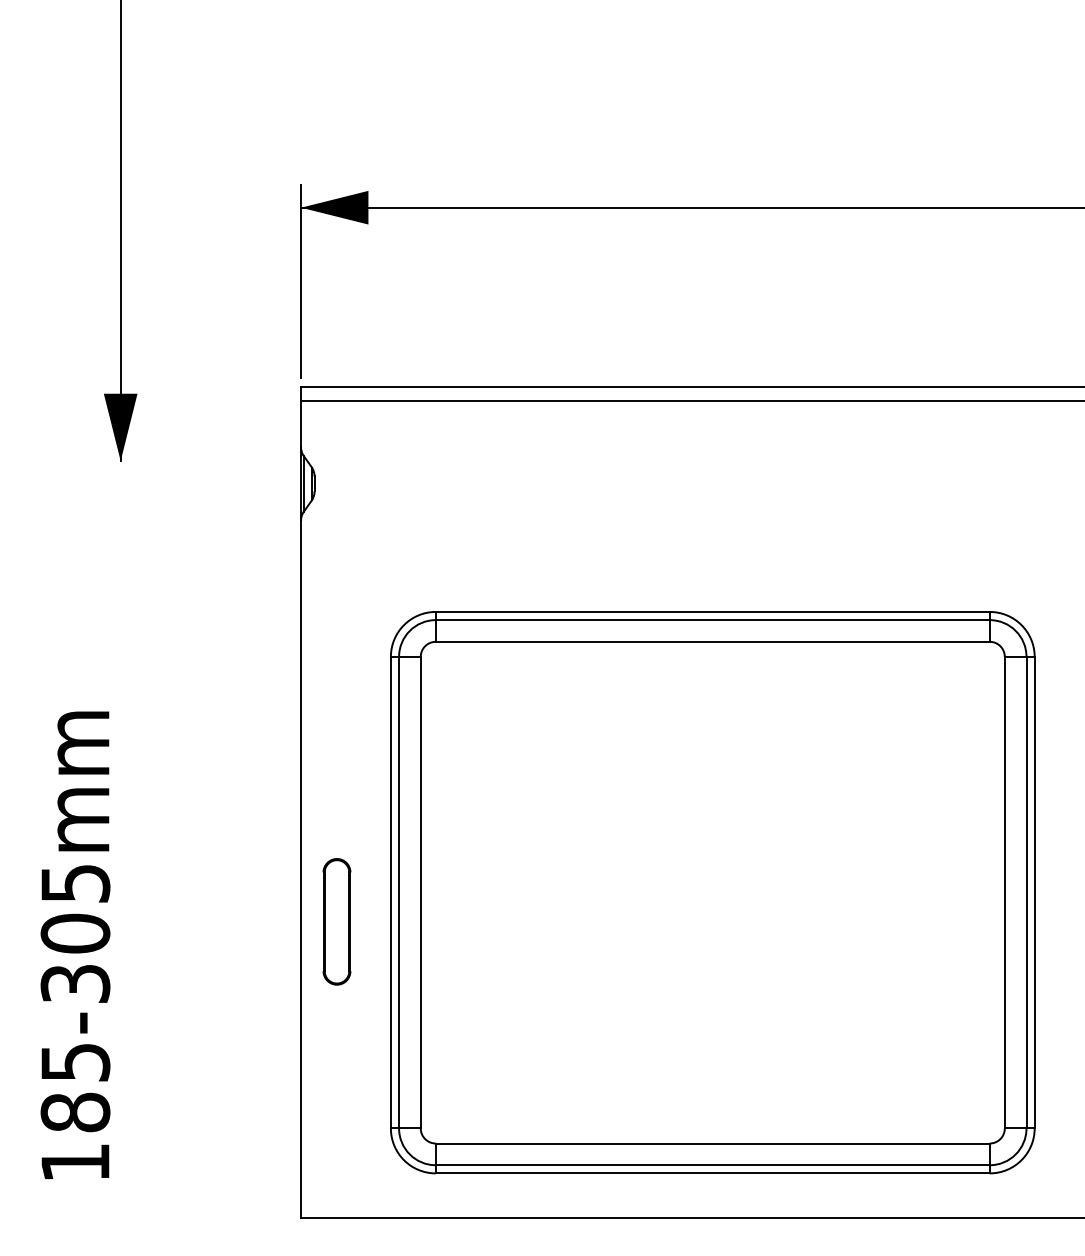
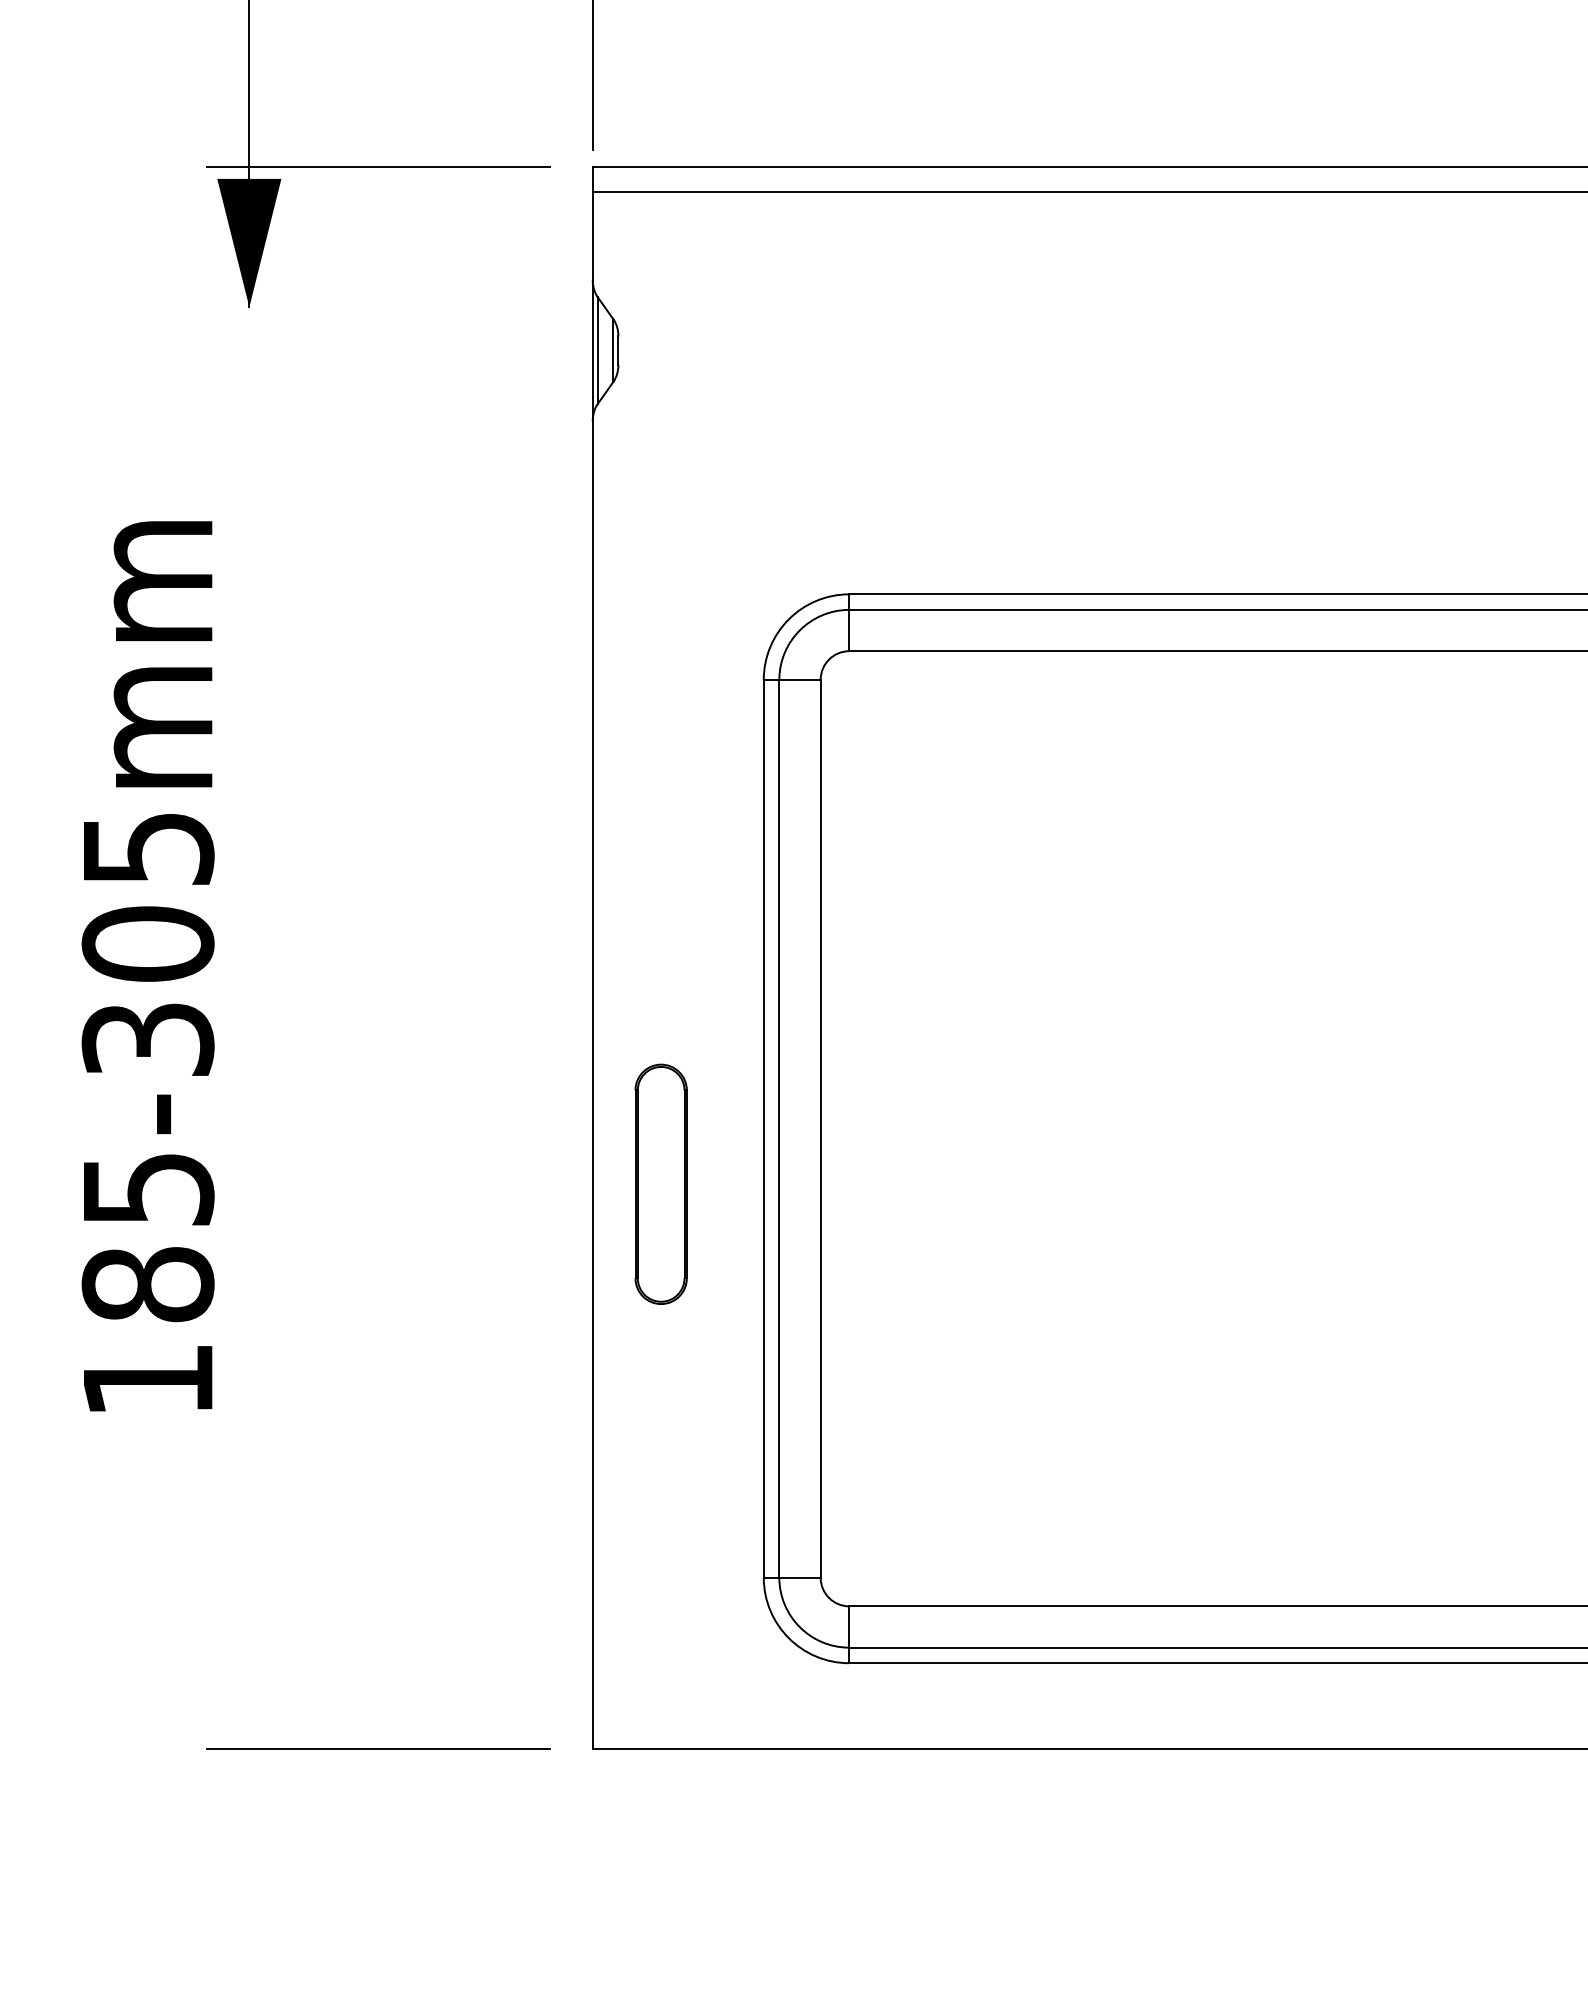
line: (188, 387) -> (378, 167), added
text: (75, 944) -> (148, 964), moved
line: (188, 1218) -> (378, 1749), added

